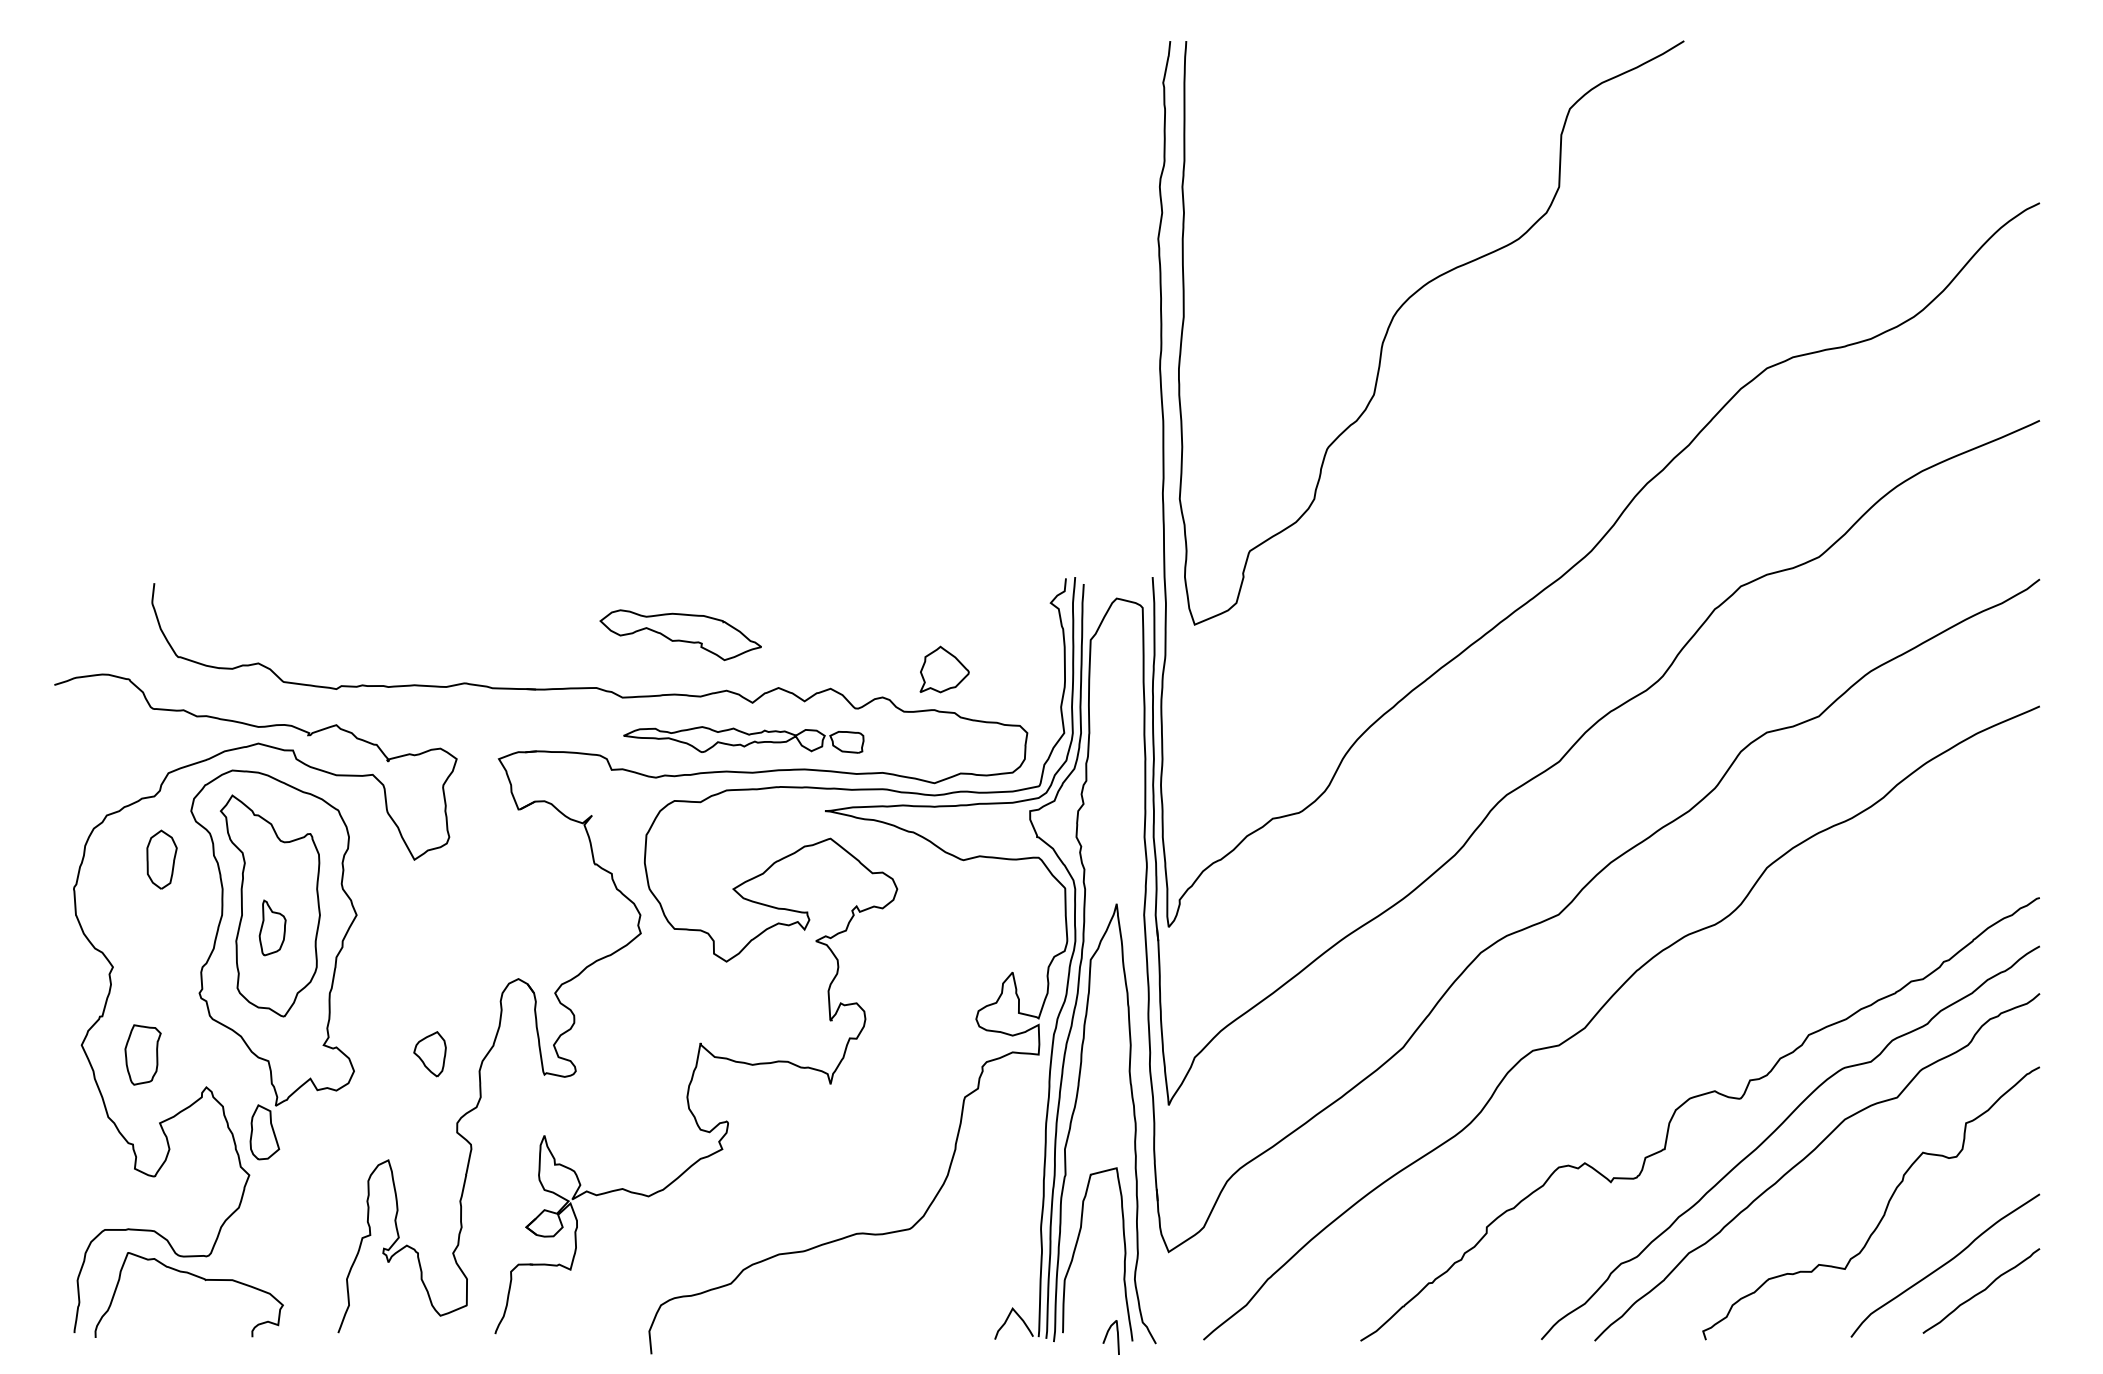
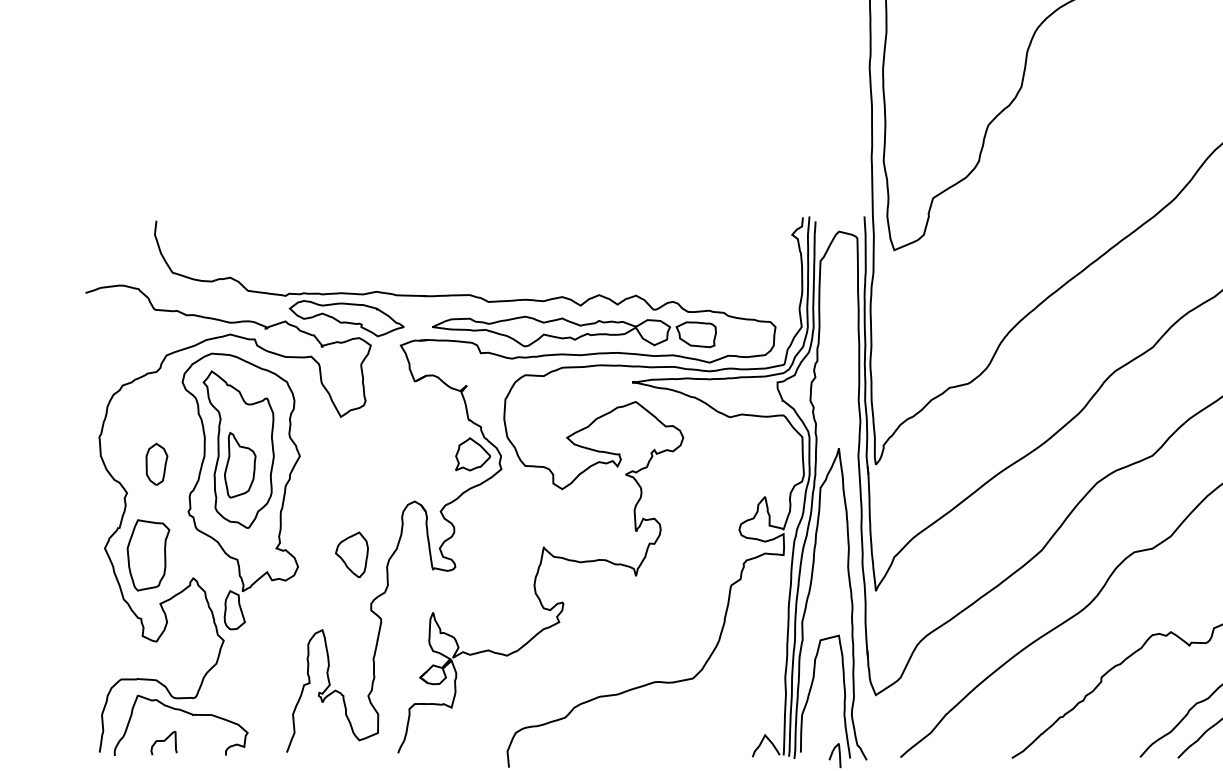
part: (680, 635) -> (346, 318), moved
part: (944, 669) -> (472, 454), moved
part: (743, 739) -> (574, 331), size x1.67
part: (161, 859) -> (156, 464), moved
part: (272, 927) -> (240, 464), size x1.67
part: (429, 1053) -> (351, 554), size x1.43
part: (142, 1054) -> (148, 555), size x1.67
curve: (164, 1317) -> (163, 741), added

